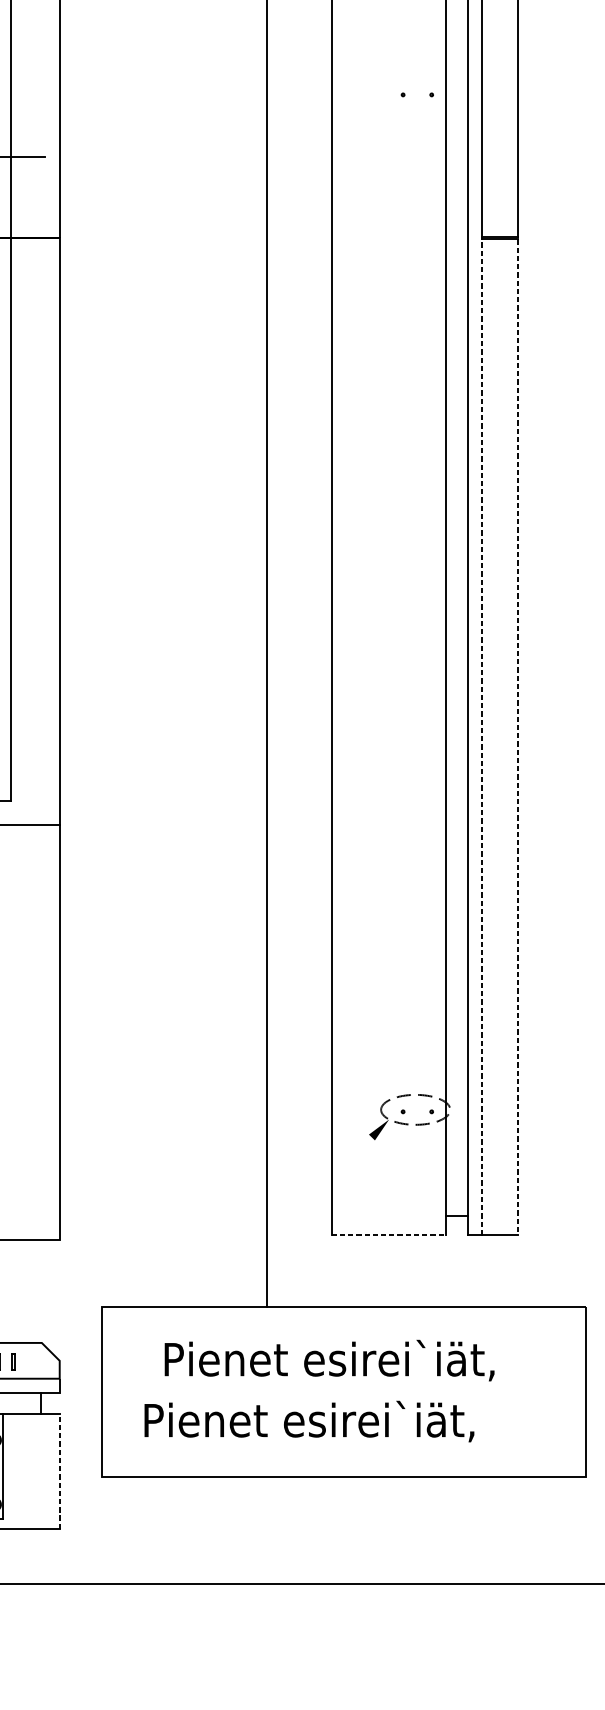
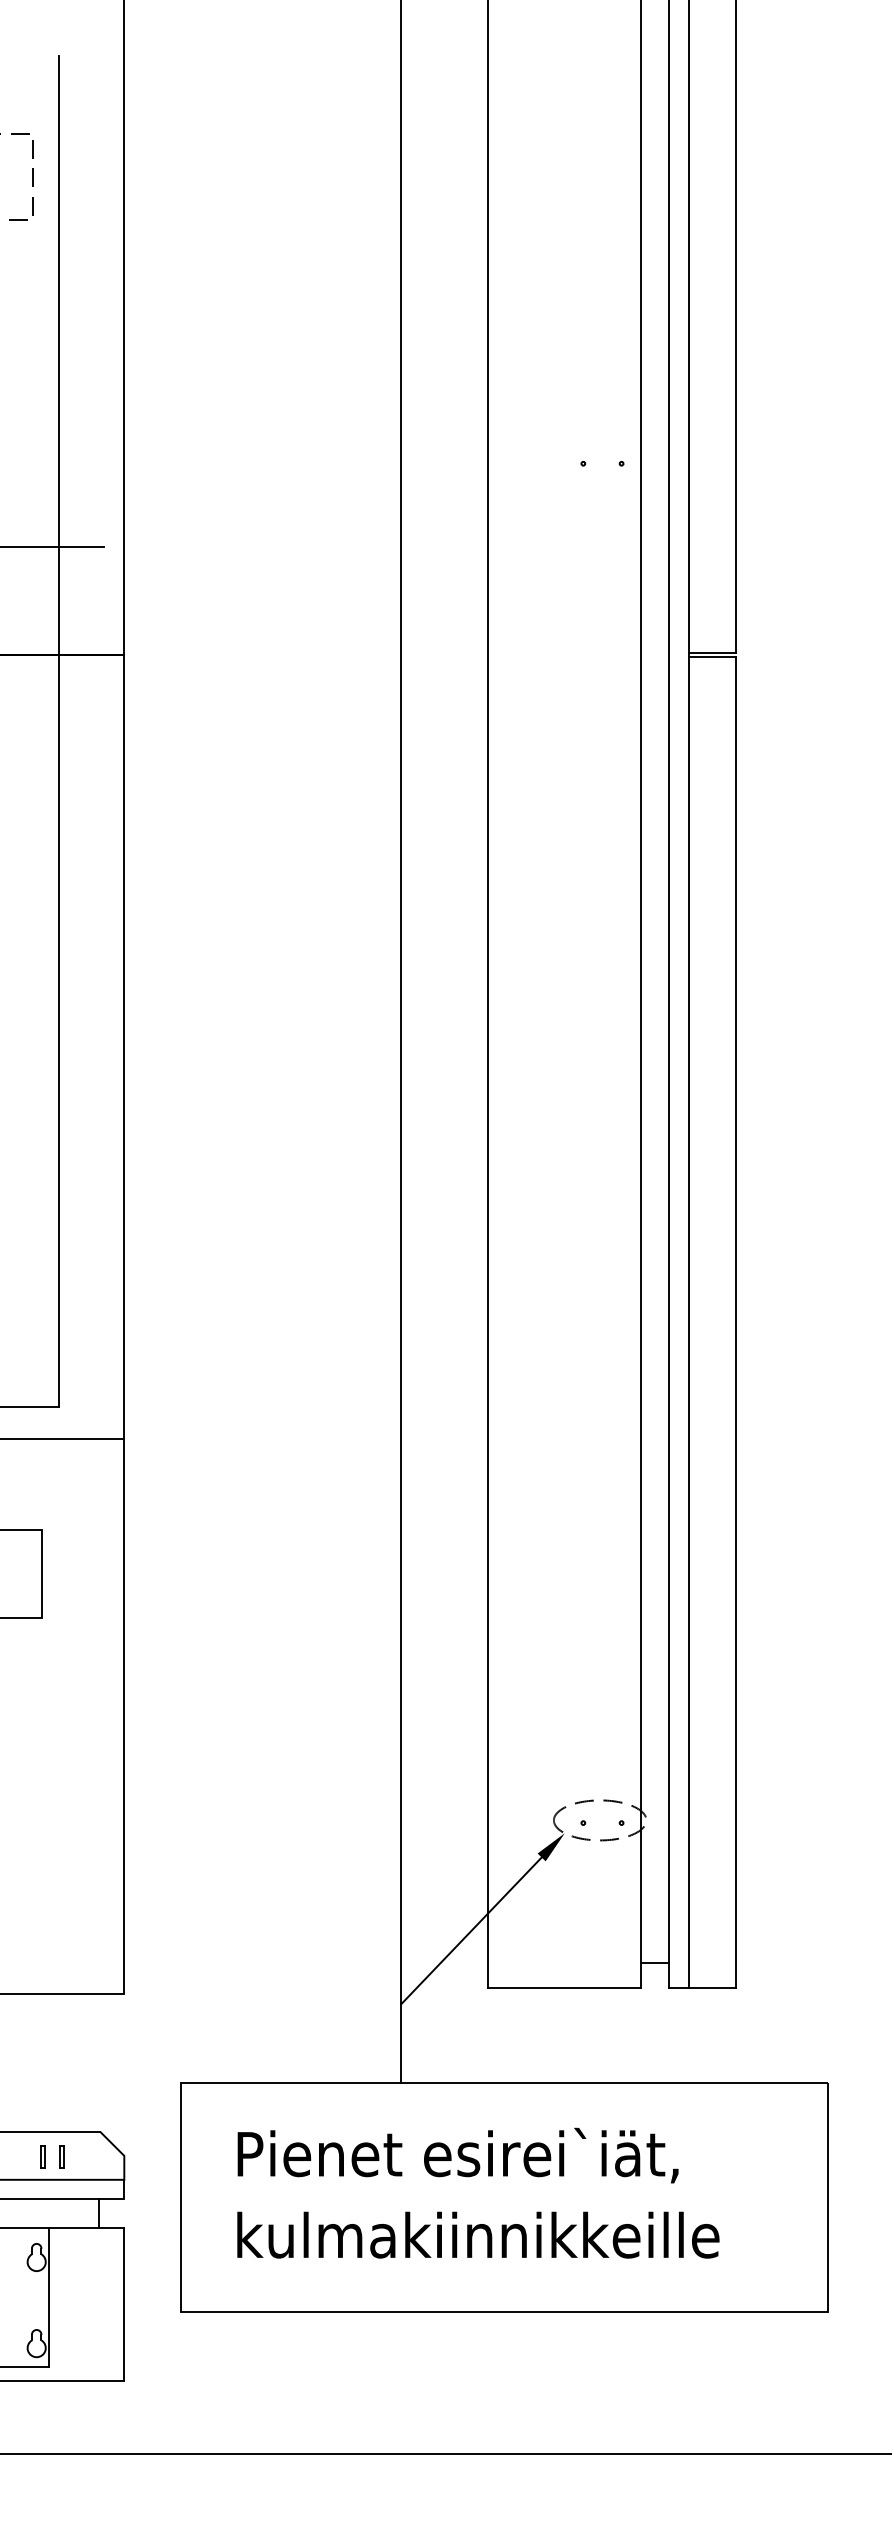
line: (481, 736) -> (688, 1321), dashed -> solid
line: (517, 737) -> (736, 1322), dashed -> solid
line: (319, 1192) -> (471, 1930), added
line: (389, 1234) -> (564, 1987), dashed -> solid
text: (329, 1360) -> (457, 2155), moved
text: (324, 1421) -> (478, 2236), Pienet esirei`iät, -> kulmakiinnikkeille
line: (59, 1471) -> (124, 2304), dashed -> solid

